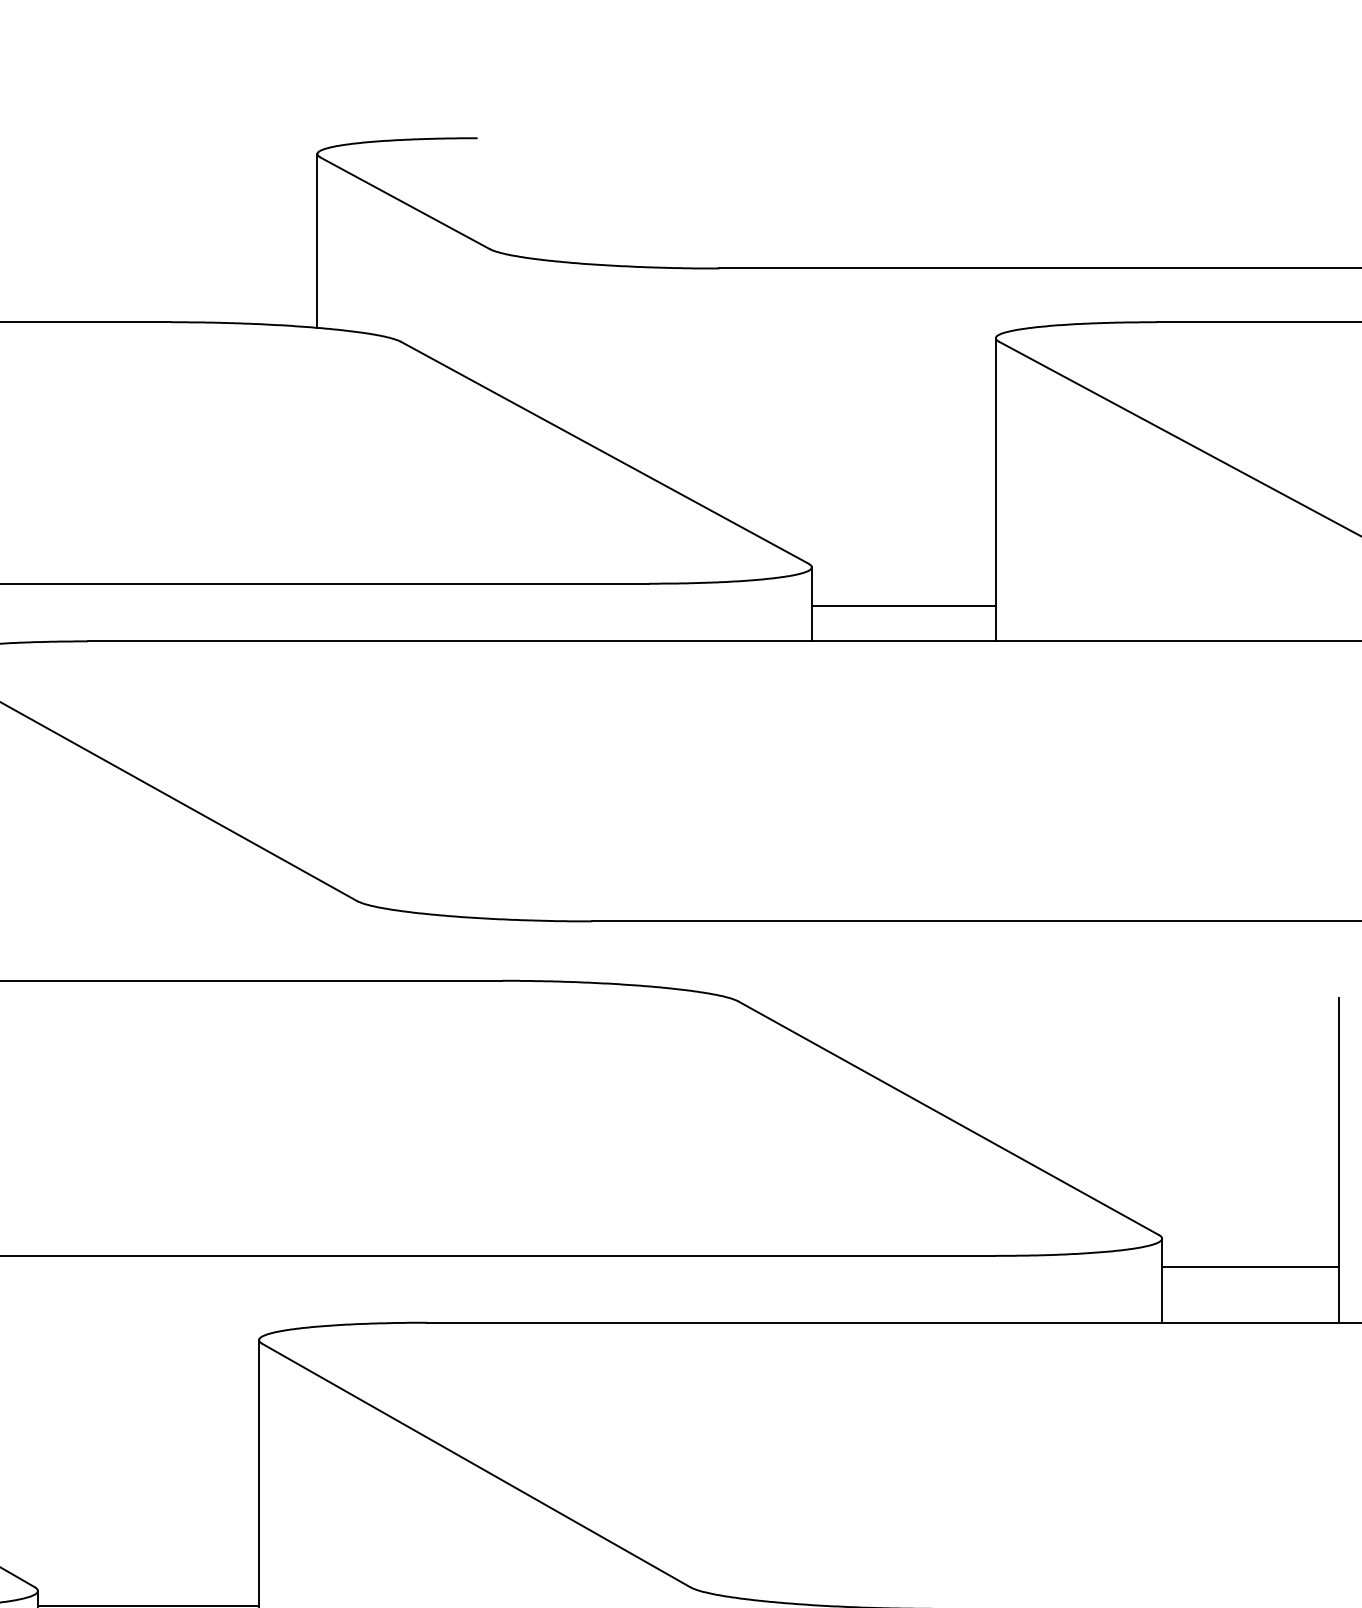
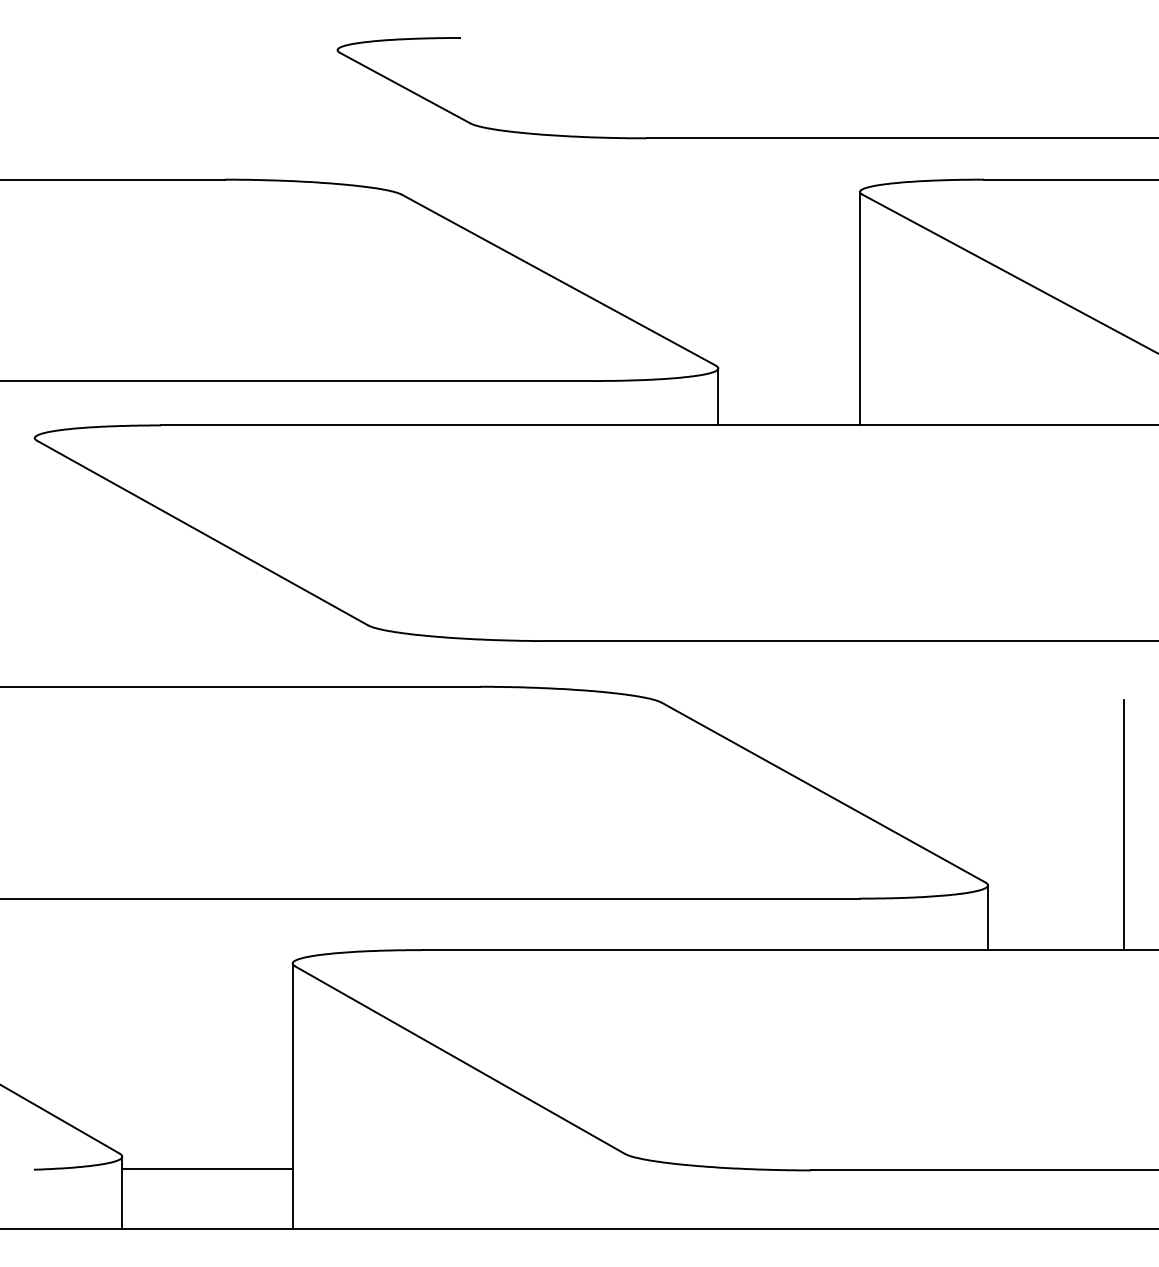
line: (317, 241) -> (337, 117), removed
line: (904, 605) -> (789, 397), removed
line: (1250, 1267) -> (1056, 907), removed

